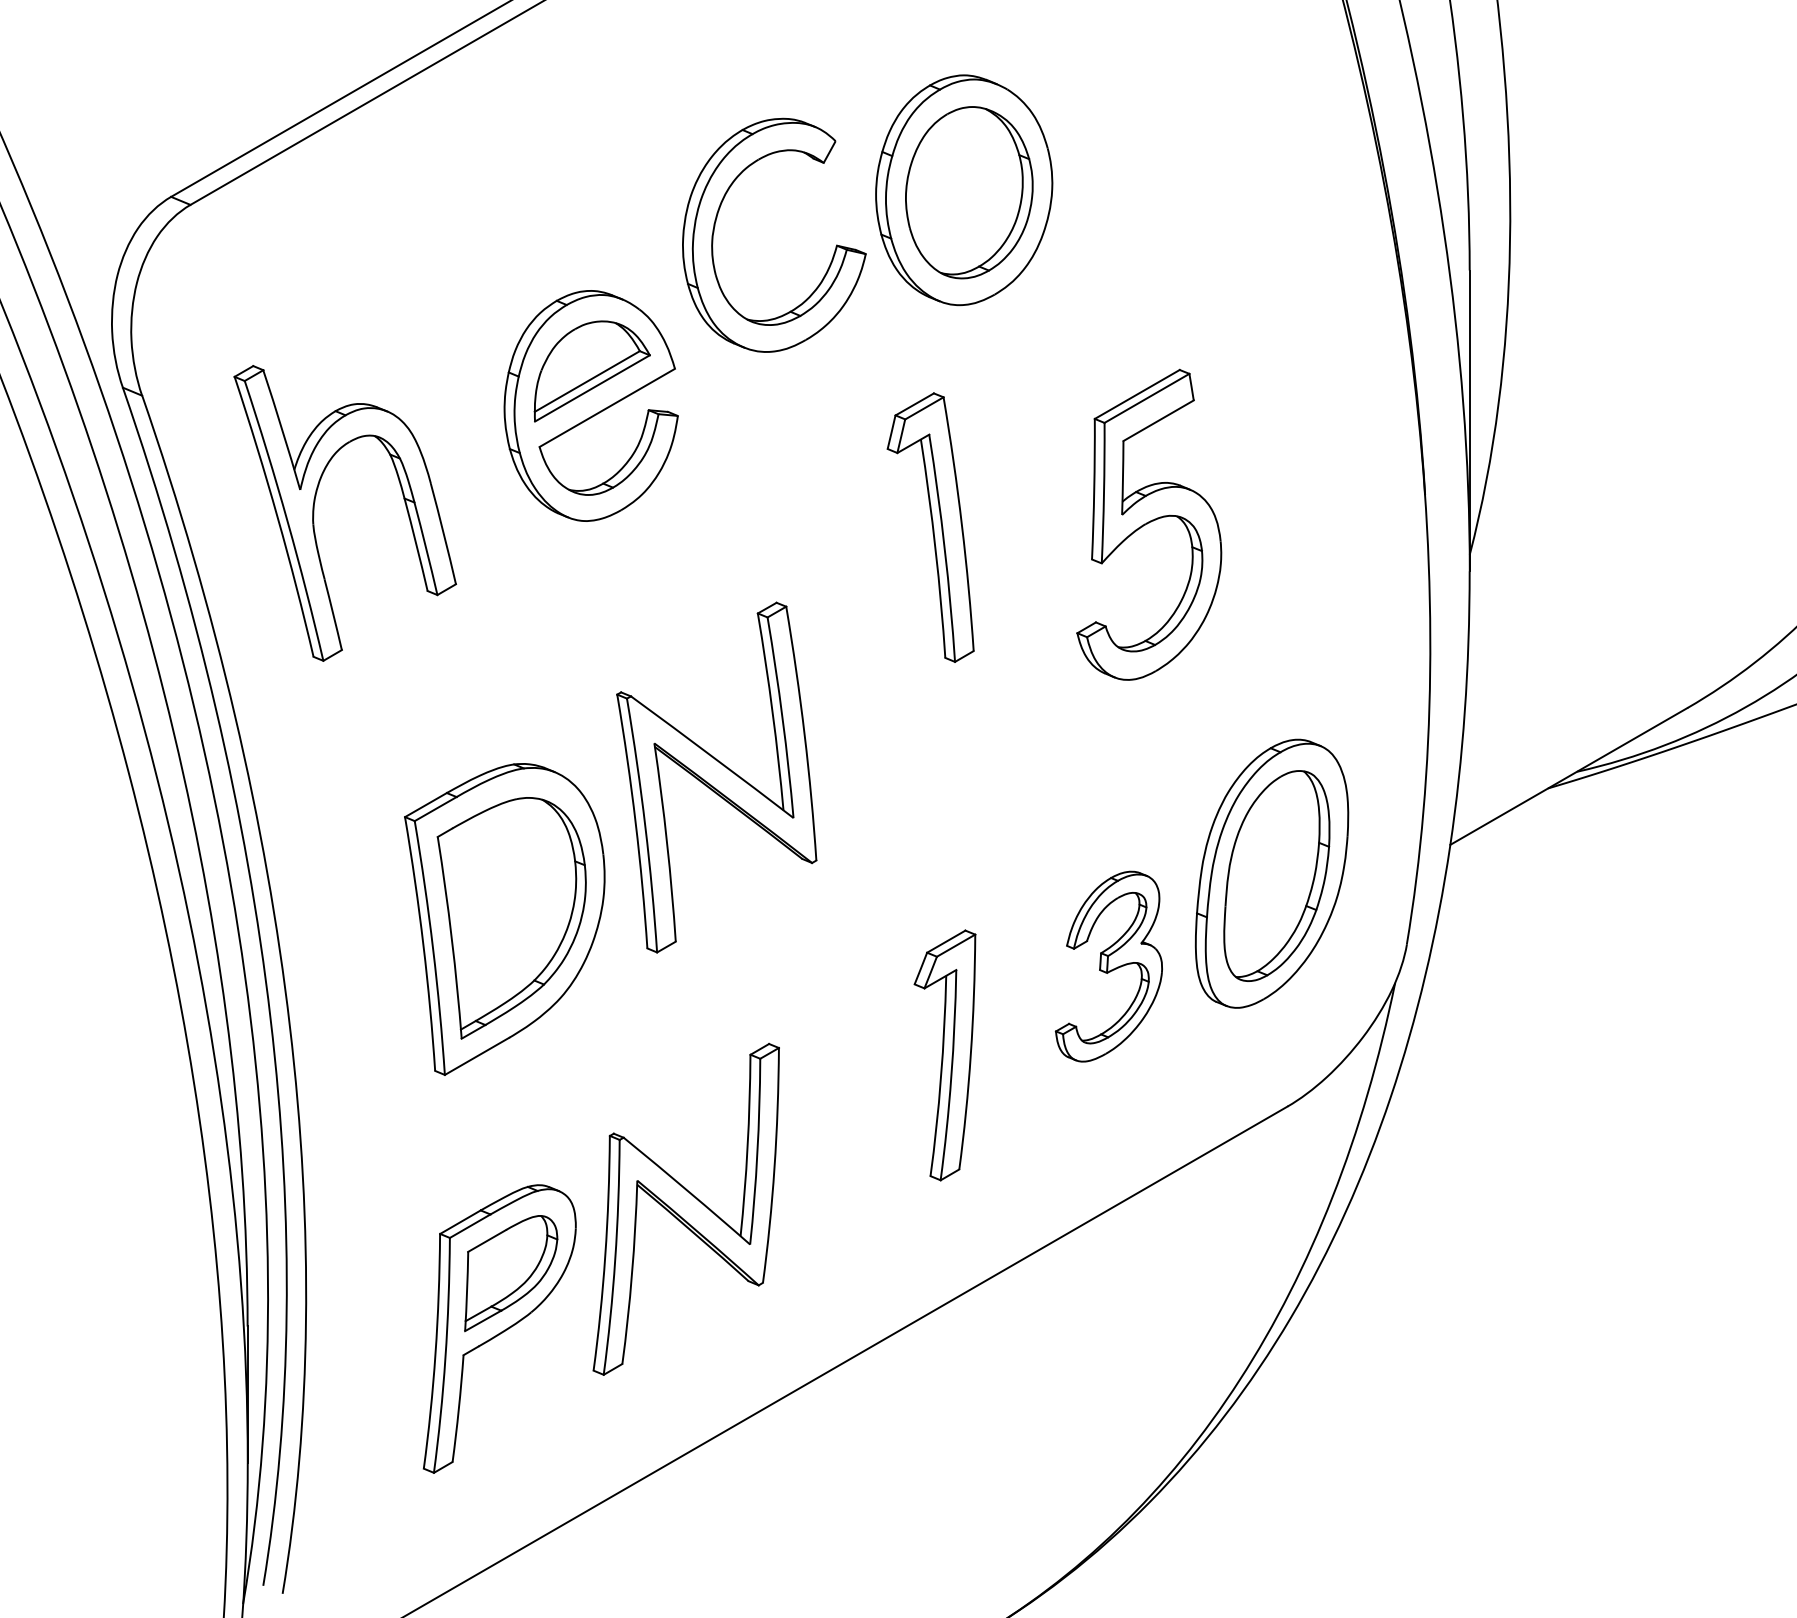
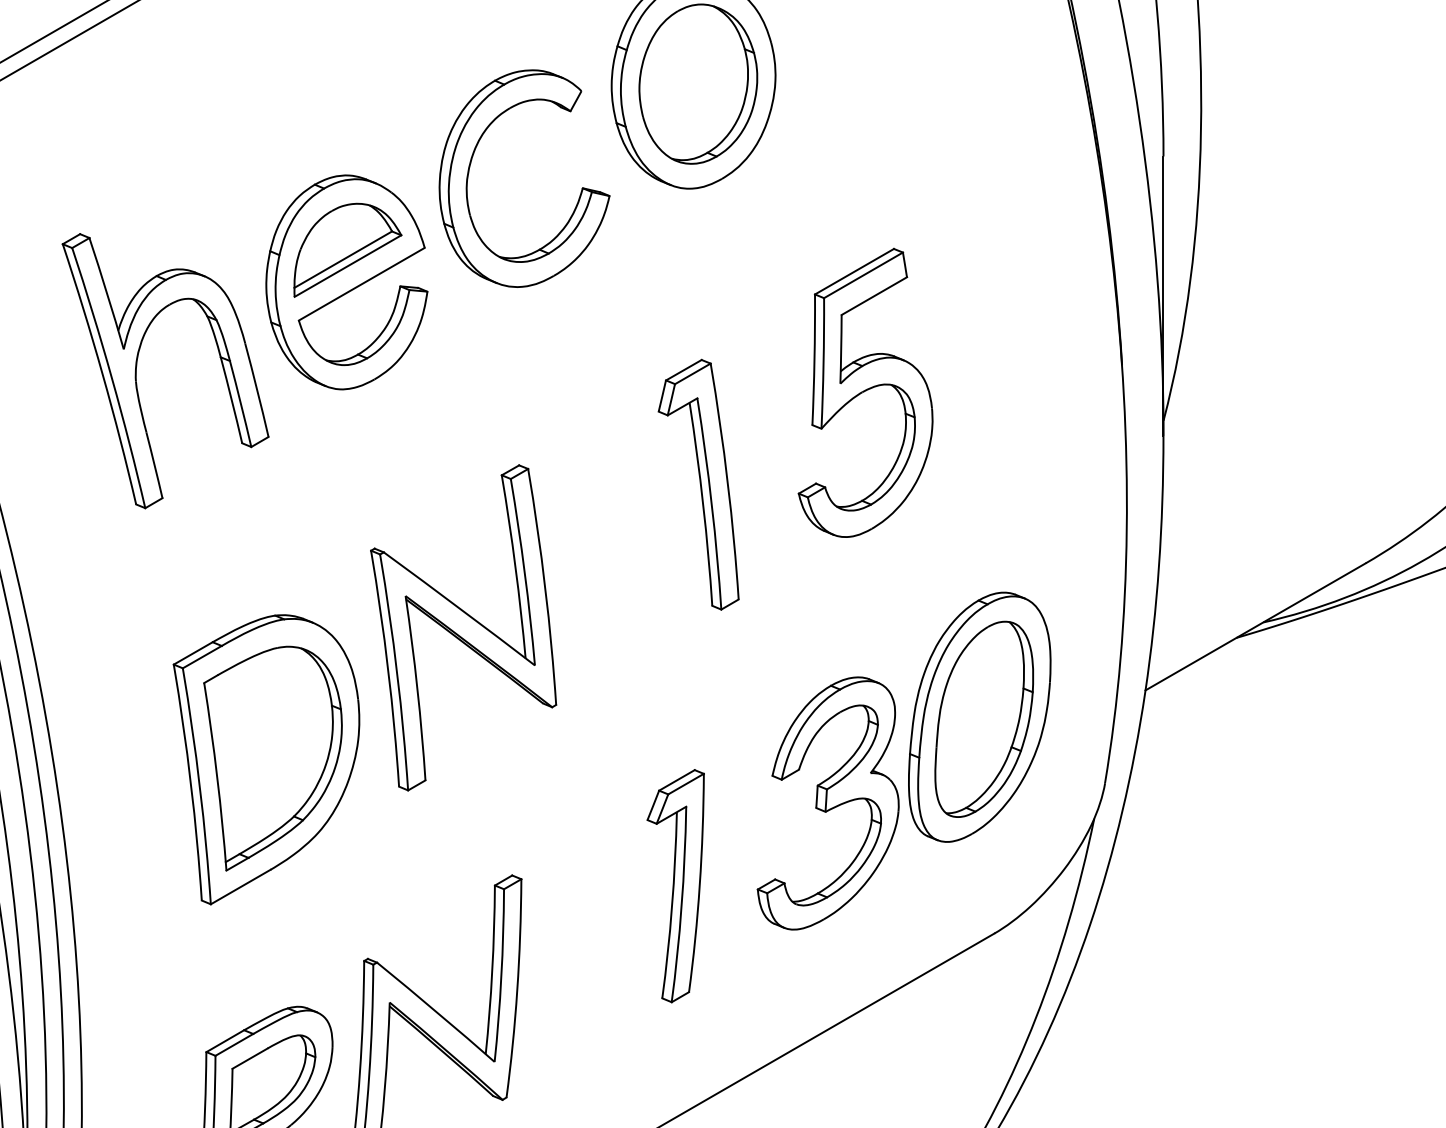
part: (717, 218) -> (471, 162), moved
part: (314, 513) -> (137, 371), moved
part: (930, 527) -> (698, 484), moved
part: (1108, 966) -> (827, 803), size x1.43

